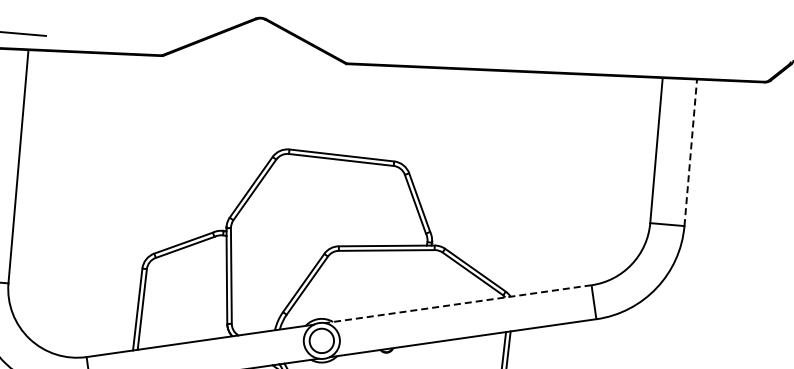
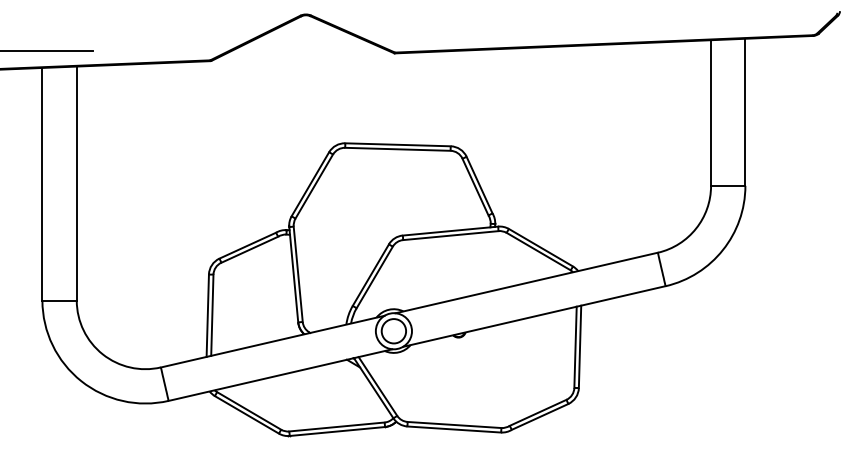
line: (690, 152) -> (745, 112), dashed -> solid
line: (458, 304) -> (526, 283), dashed -> solid

